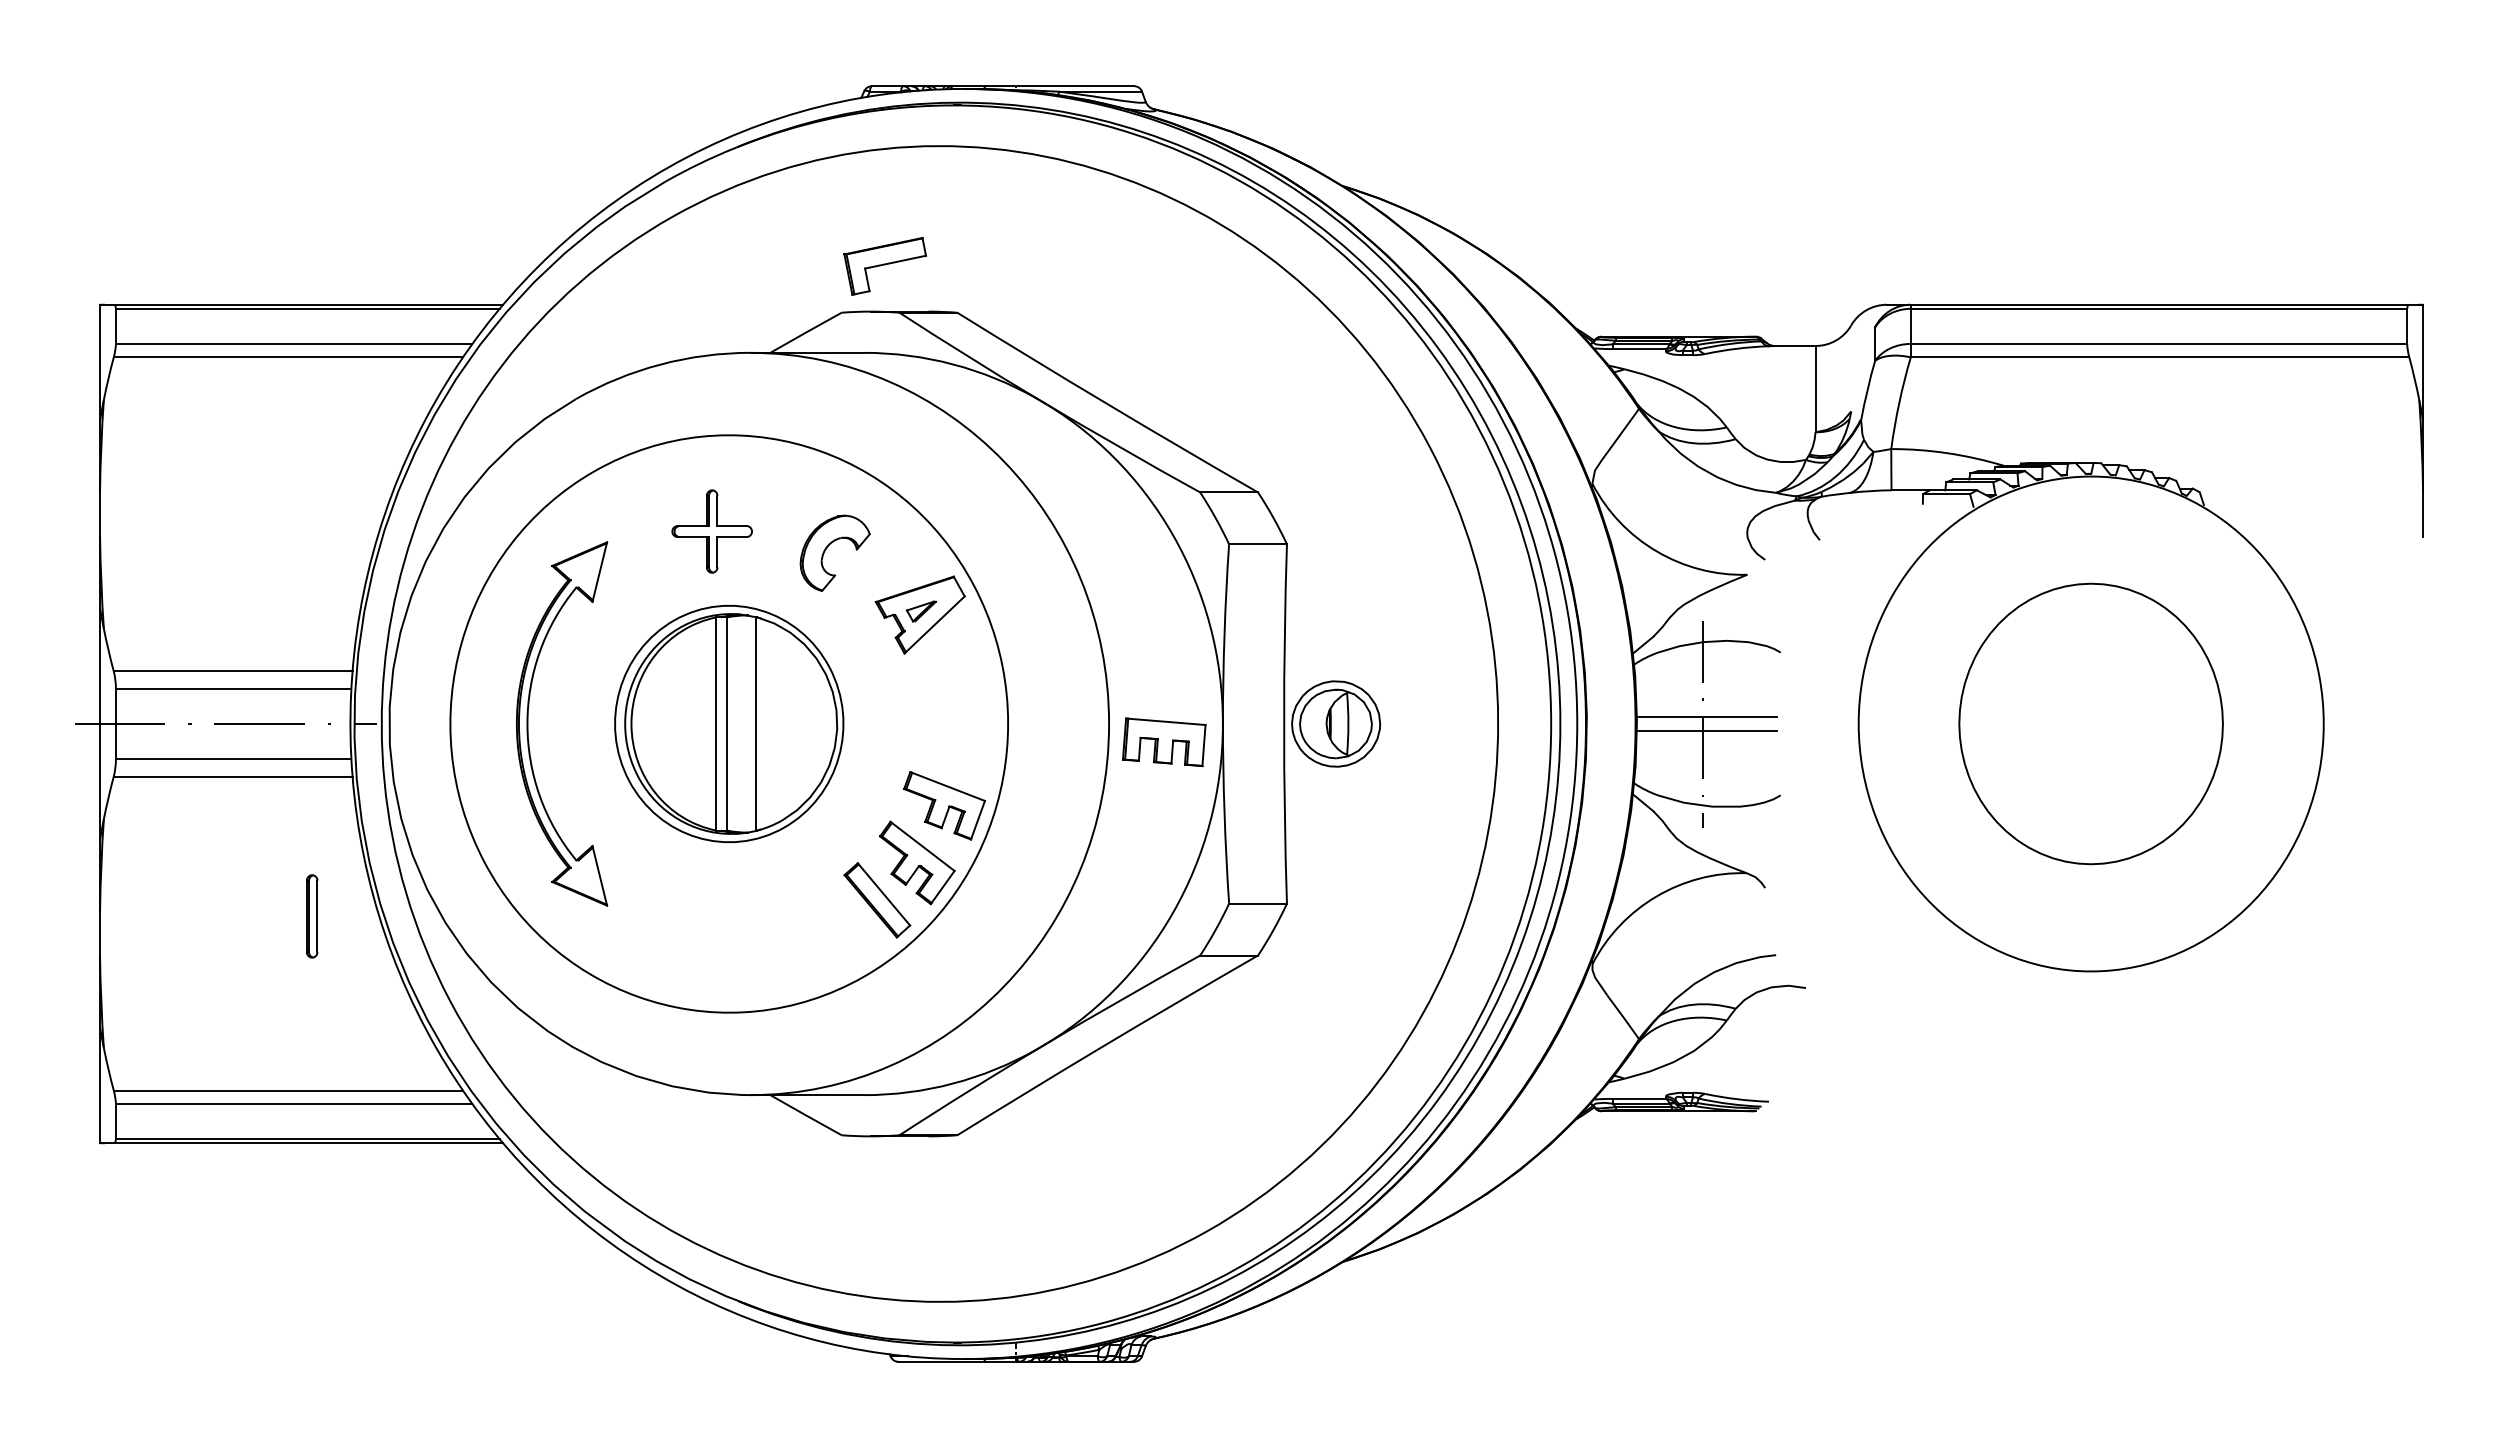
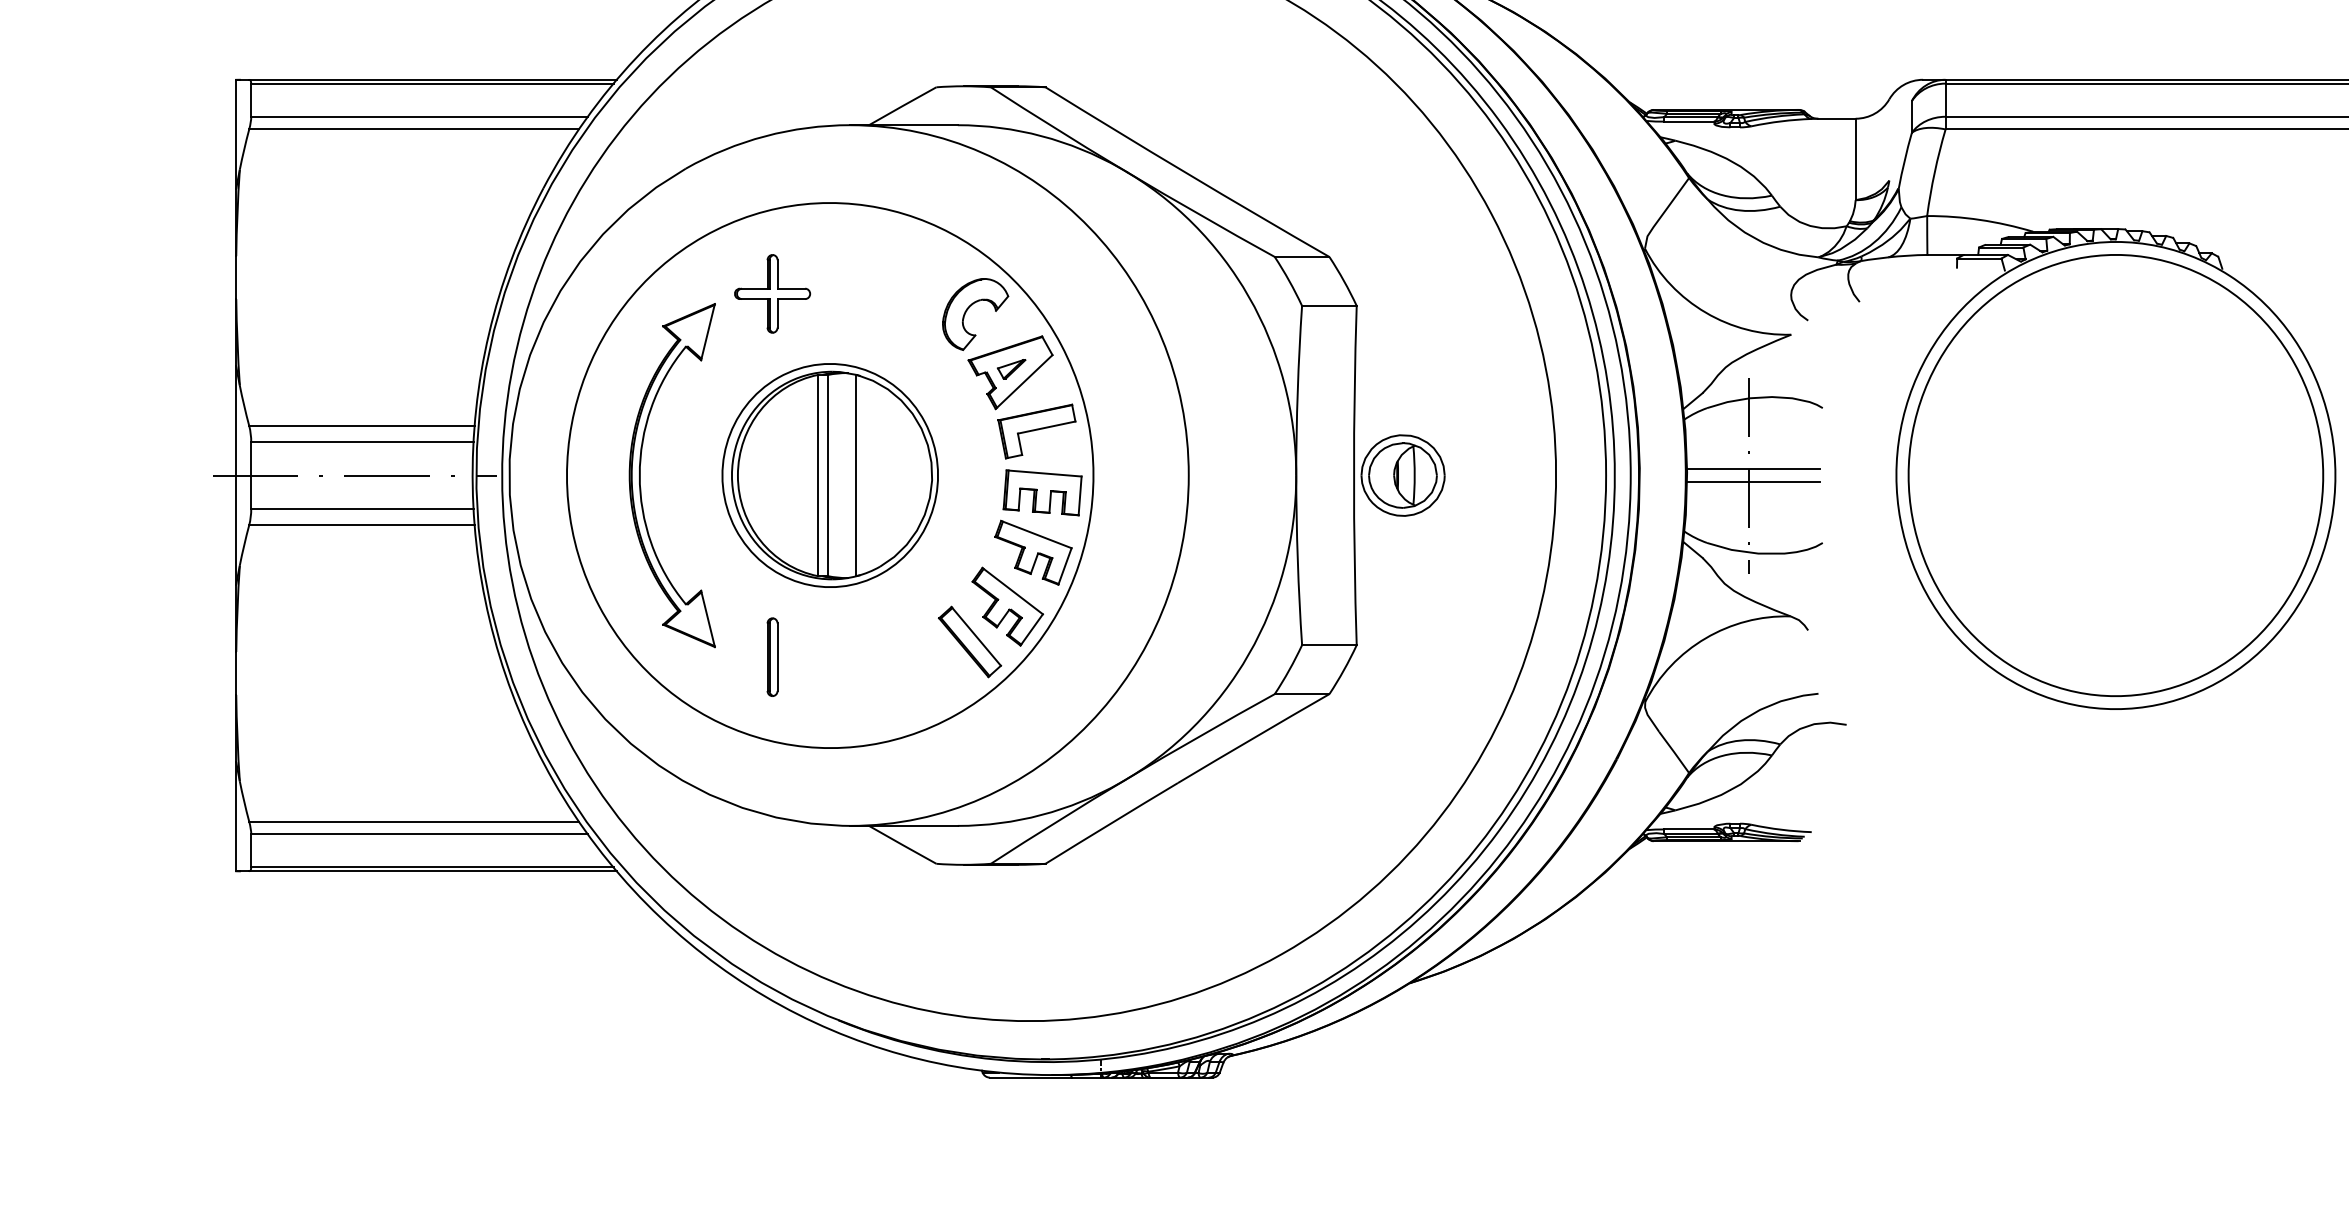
part: (884, 266) -> (1036, 431), moved
part: (711, 531) -> (771, 293), moved
part: (827, 548) -> (968, 309), moved
part: (2090, 723) -> (2115, 475), size x1.67
part: (1164, 742) -> (1042, 493), moved
part: (312, 916) -> (772, 657), moved

